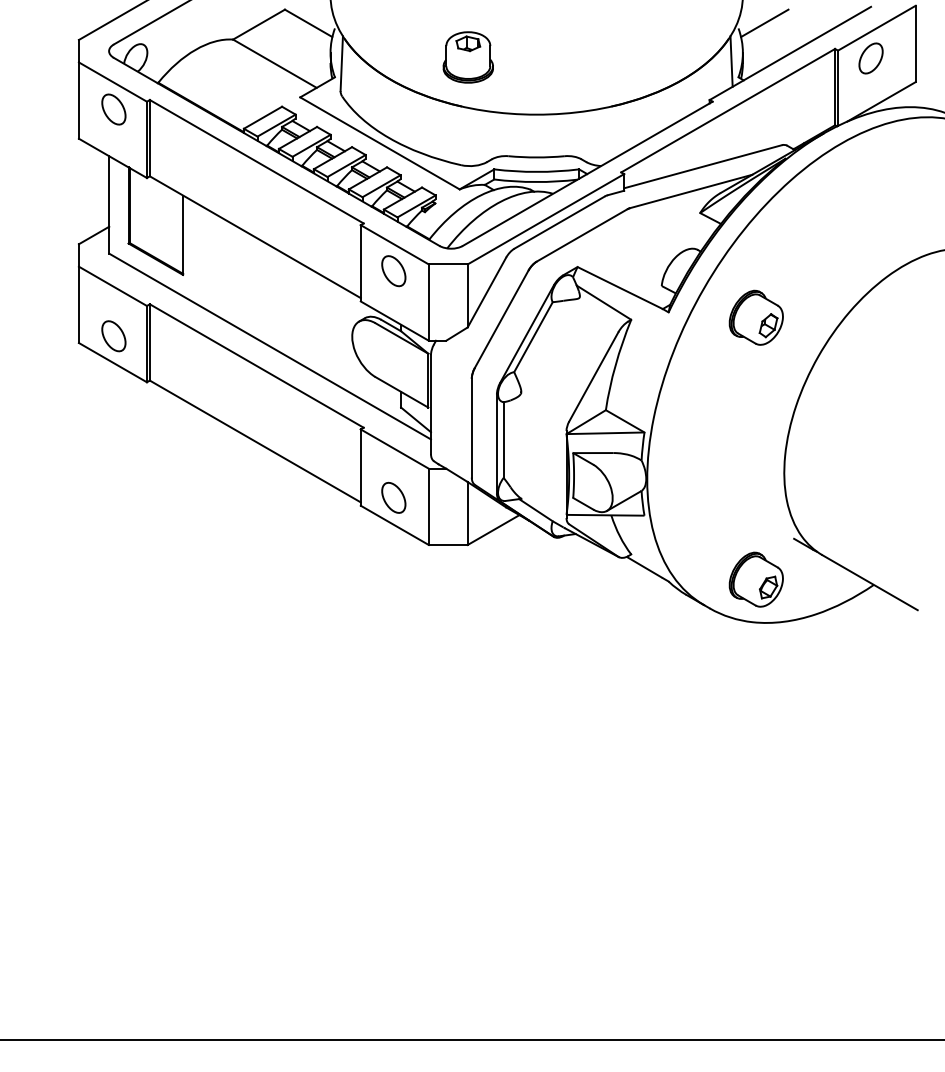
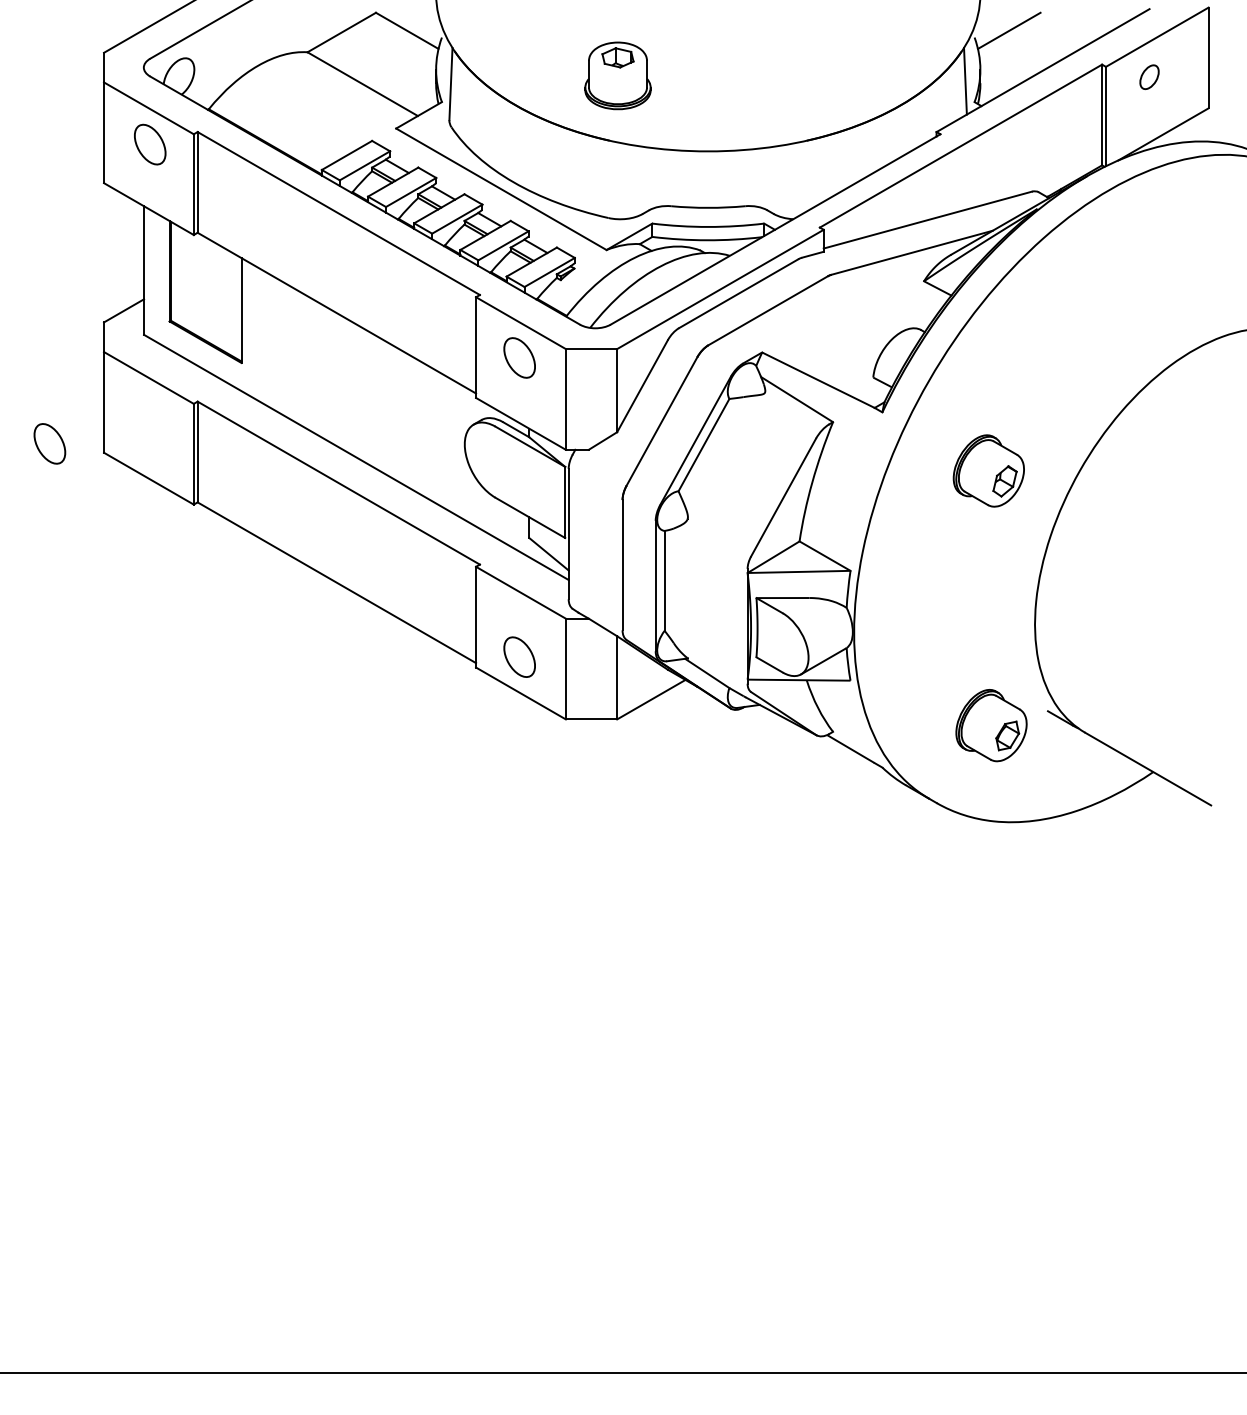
part: (870, 58) -> (1148, 77), size x0.6
part: (755, 317) -> (987, 470), moved
part: (113, 336) -> (49, 444), moved
part: (755, 579) -> (990, 725), moved

